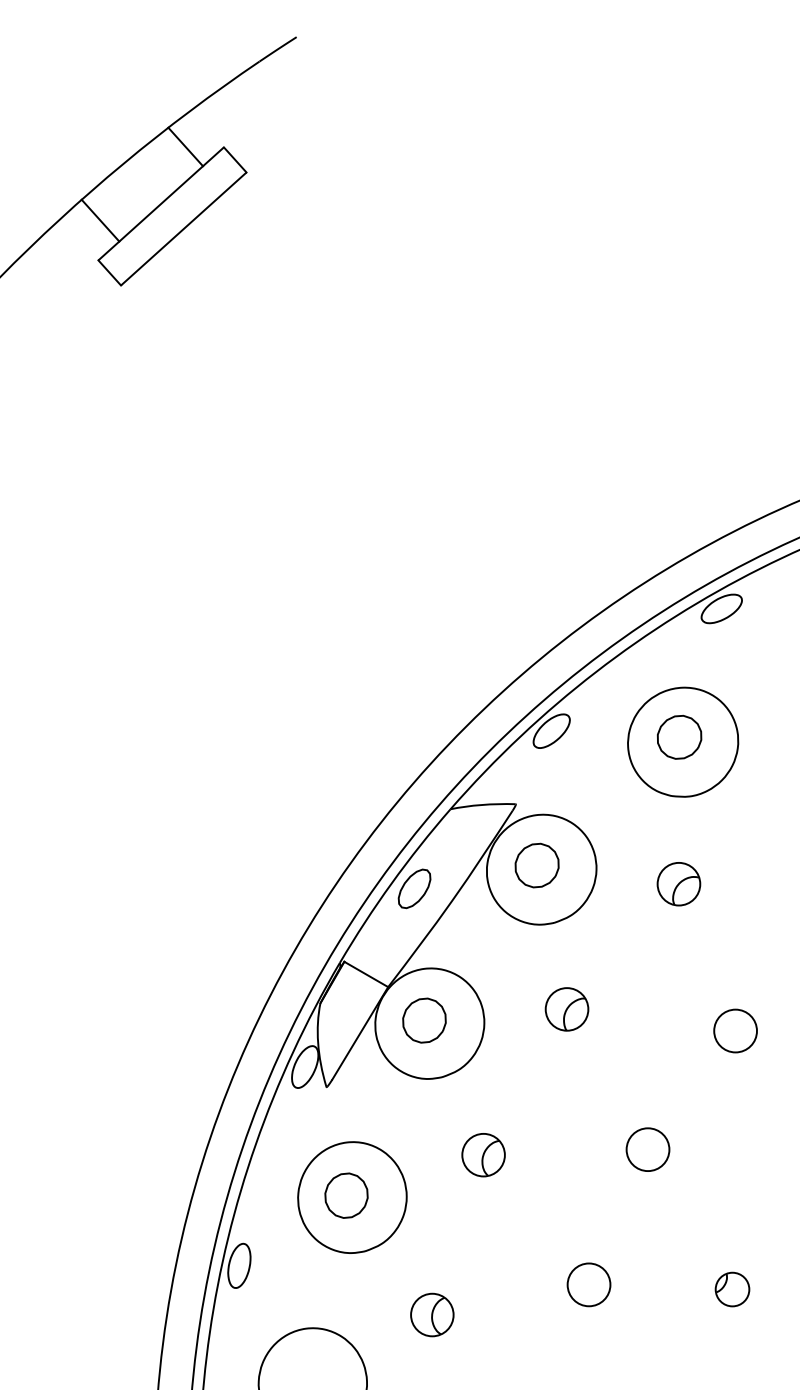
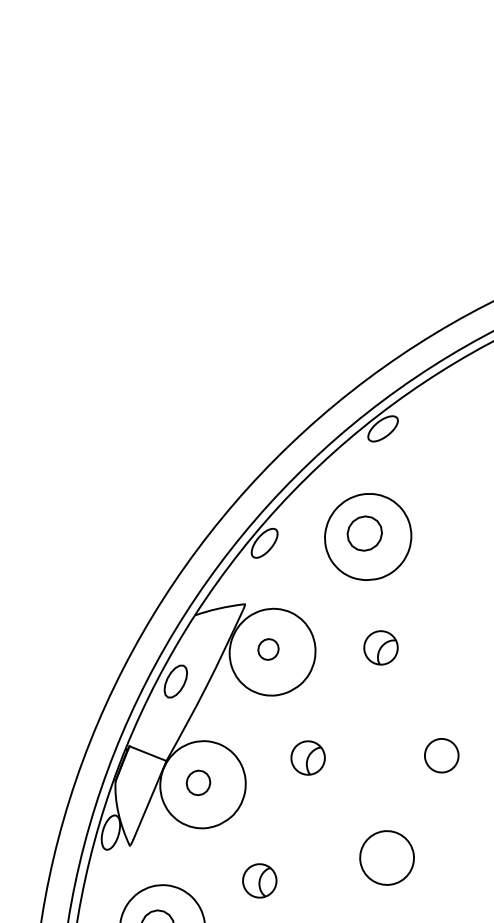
part: (536, 865) -> (268, 649), size x0.6
part: (424, 1020) -> (198, 782), size x0.7
circle: (647, 1149) -> (386, 857), size x1.6

